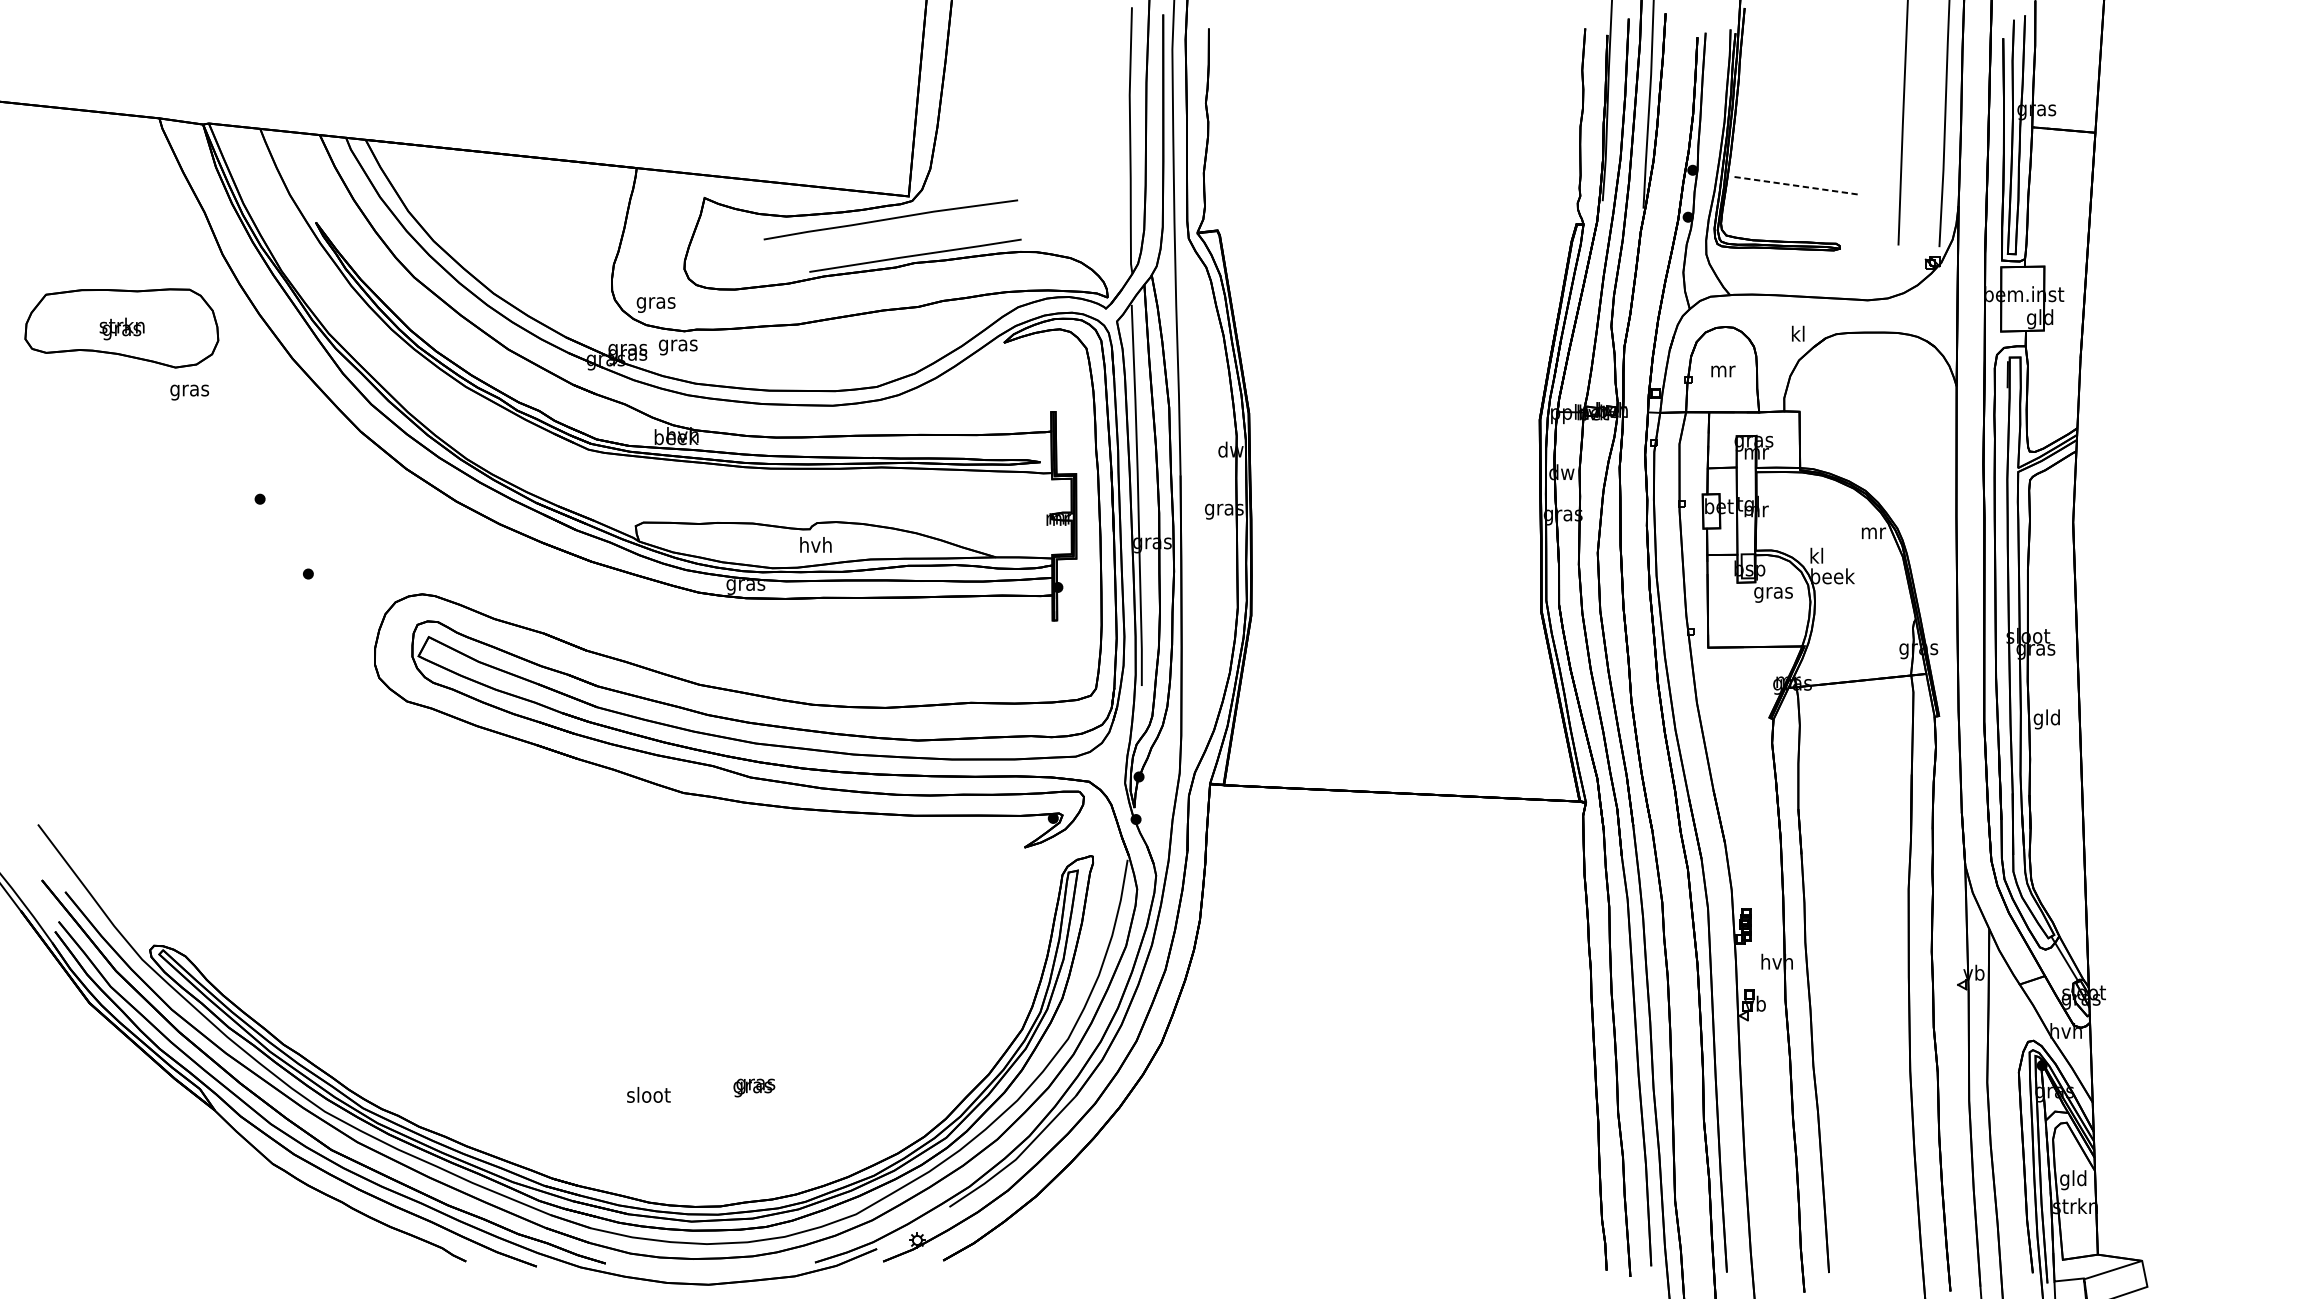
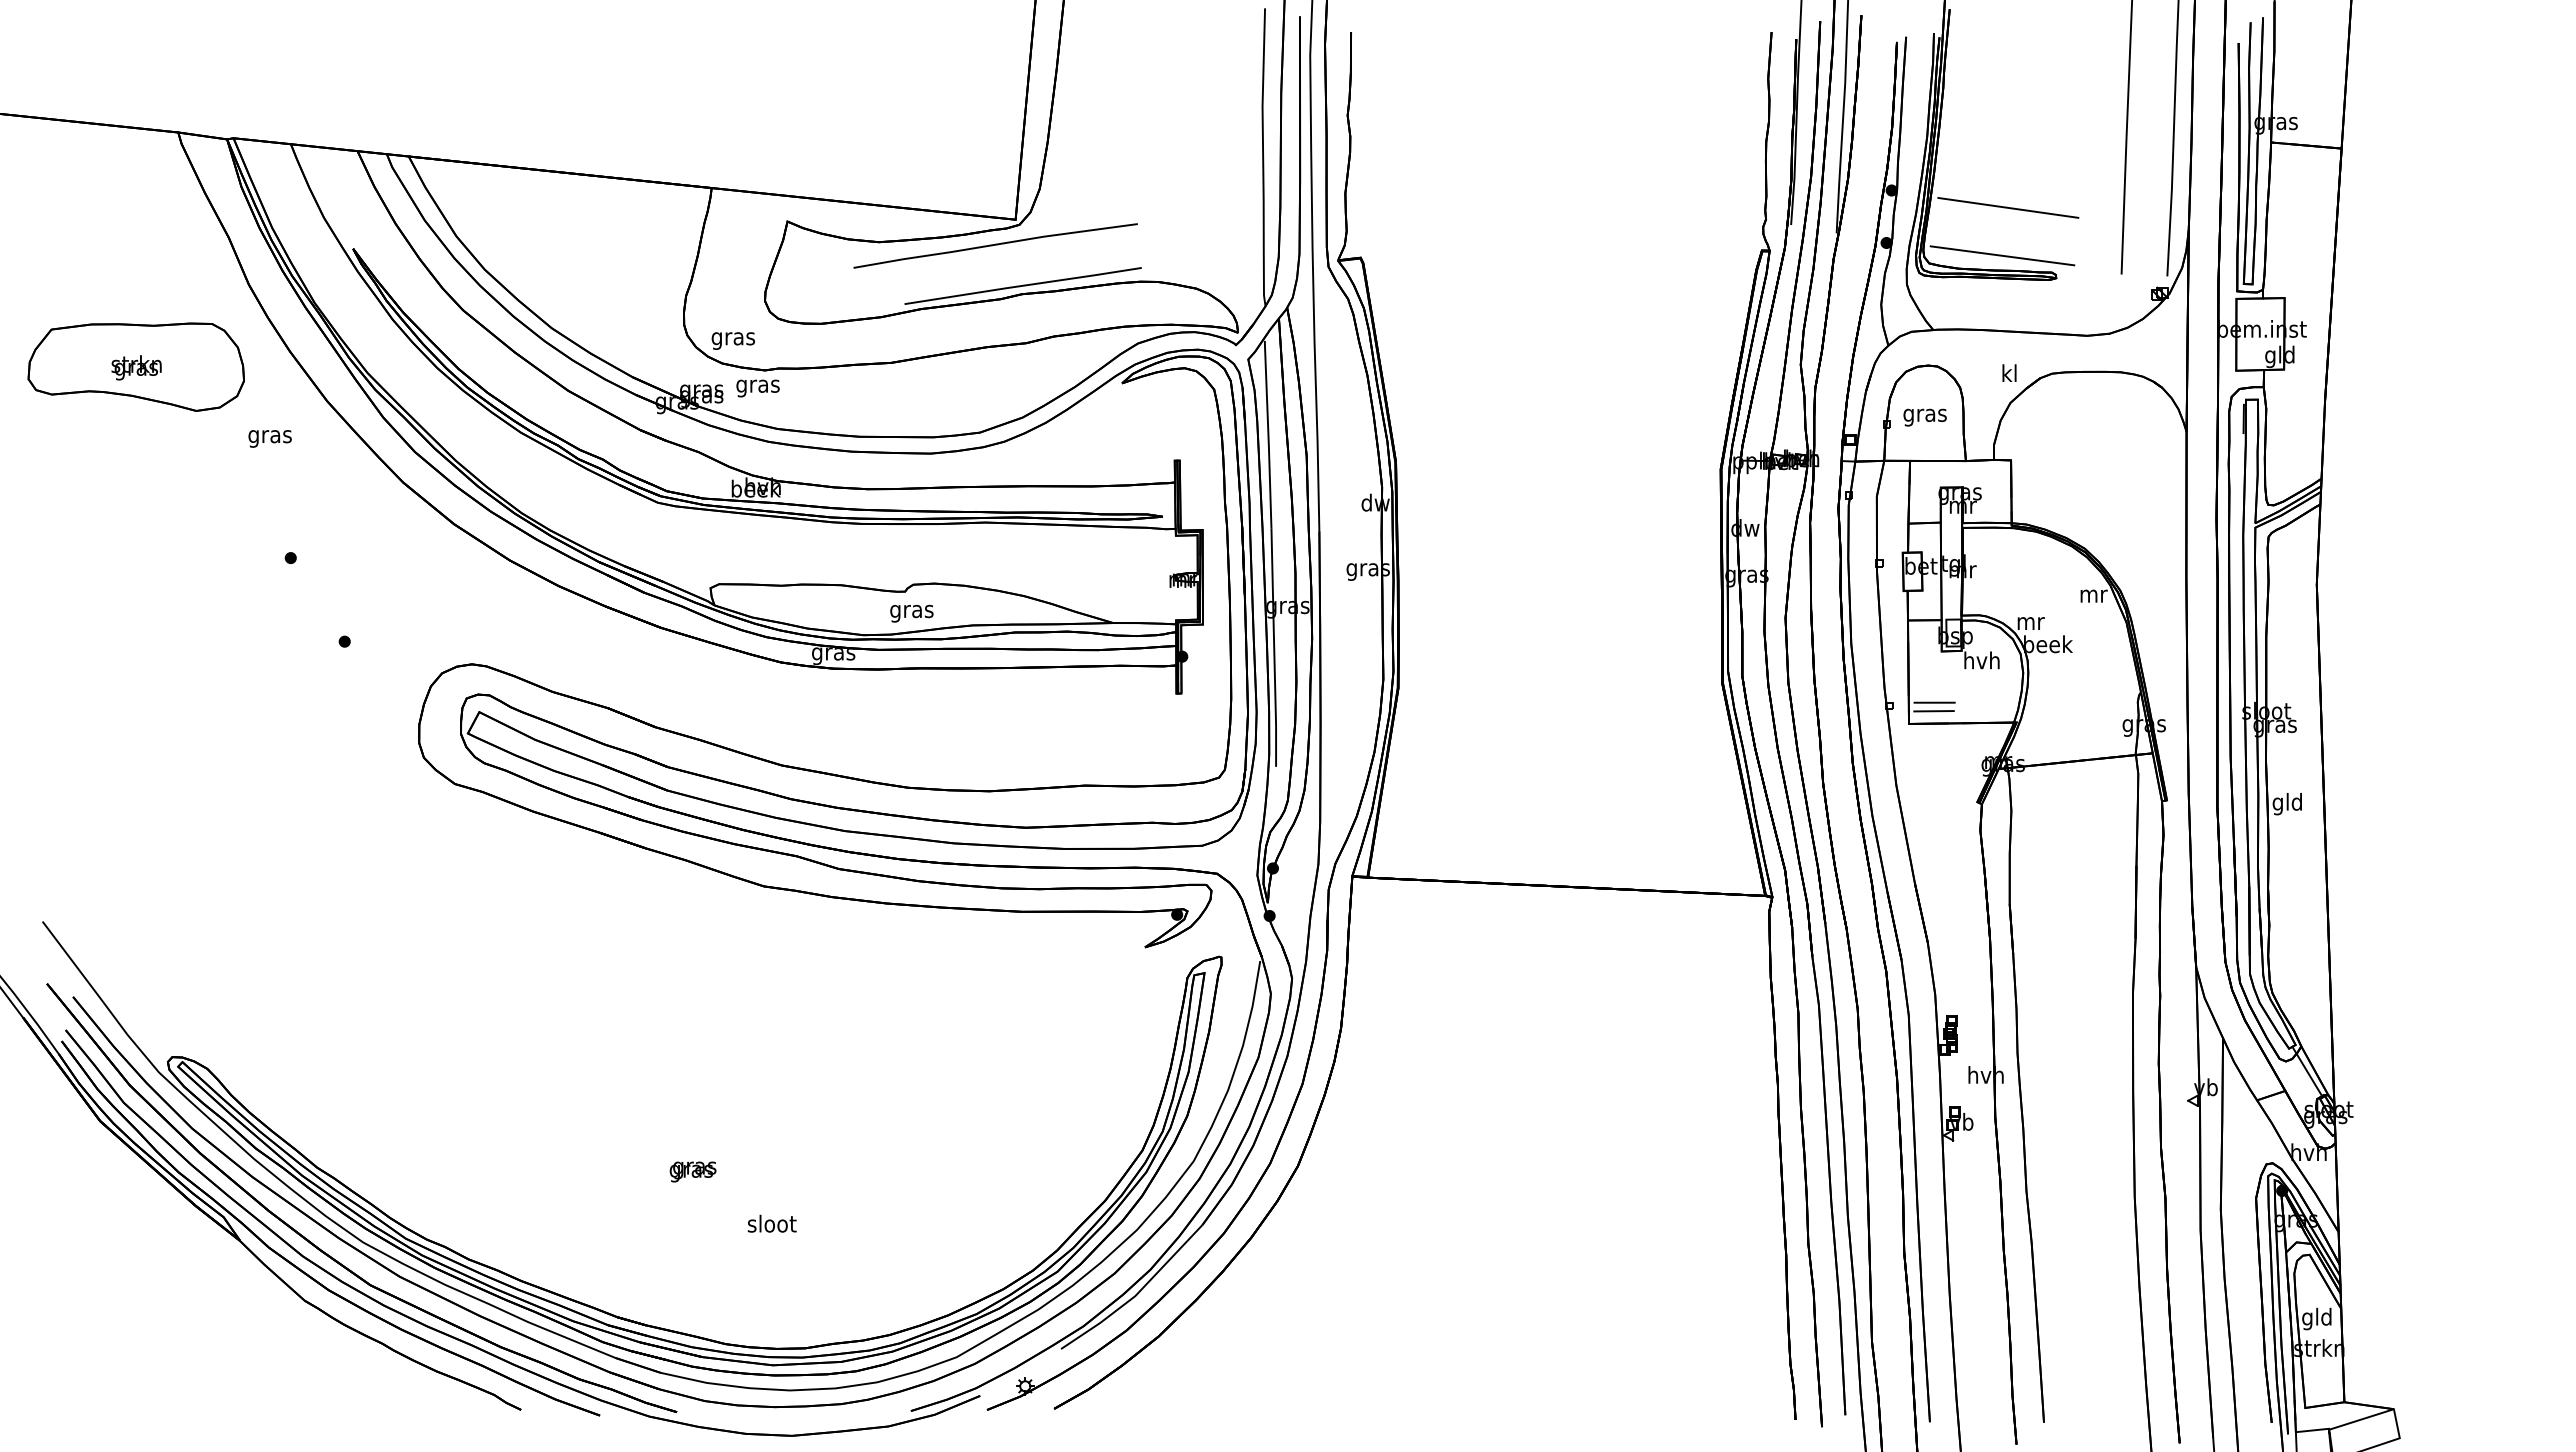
line: (1797, 185) -> (2008, 207), dashed -> solid
line: (1791, 228) -> (2002, 255), added
text: (1722, 373) -> (1924, 417), mr -> gras
text: (189, 392) -> (269, 438), moved
text: (815, 547) -> (911, 611), hvh -> gras
text: (1816, 555) -> (2030, 620), kl -> mr
text: (1773, 592) -> (1981, 662), gras -> hvh
line: (1731, 628) -> (1934, 702), added
line: (1730, 636) -> (1933, 711), added
text: (753, 1087) -> (692, 1171), moved
text: (648, 1094) -> (771, 1223), moved

